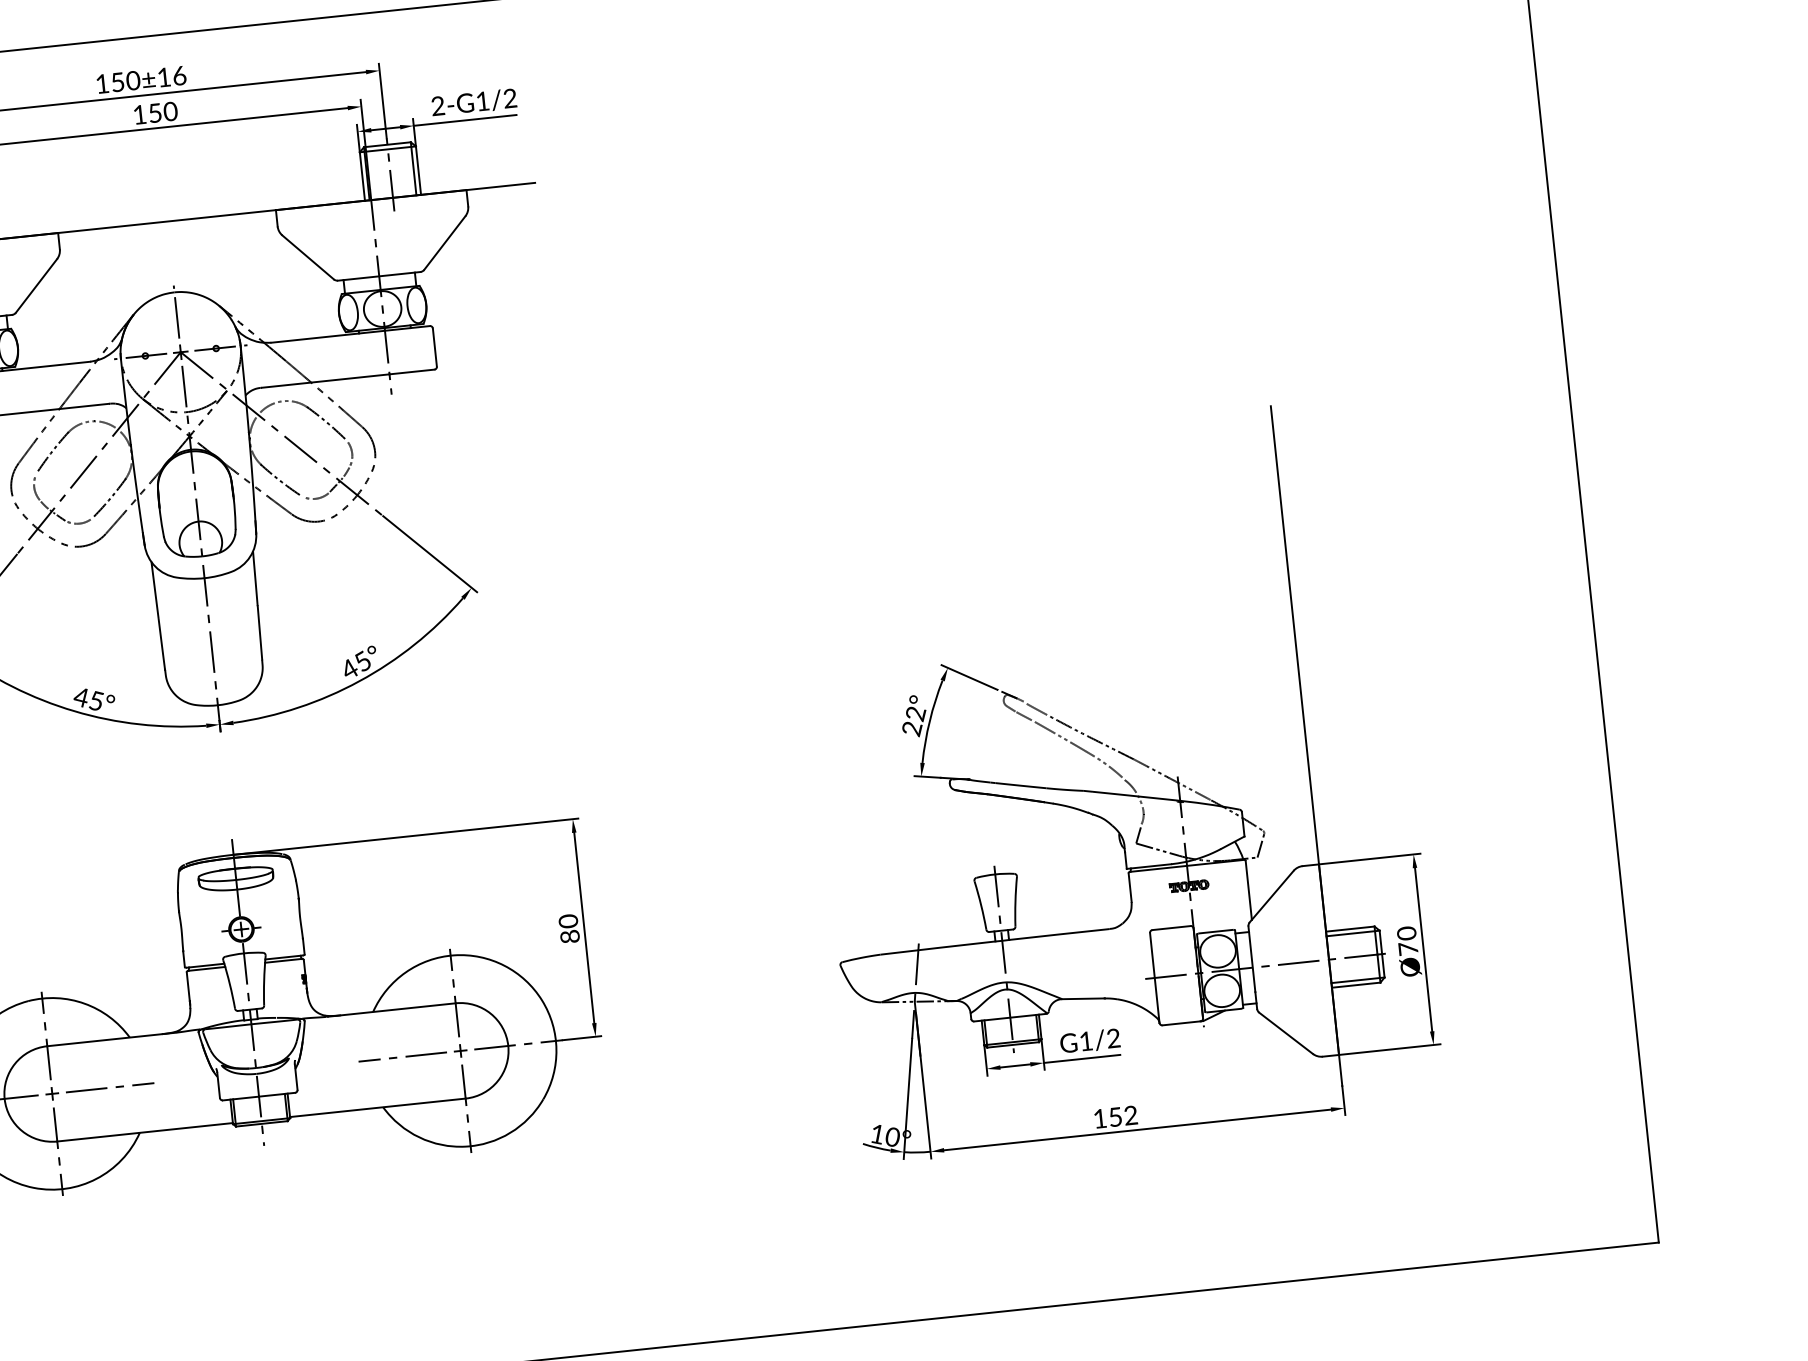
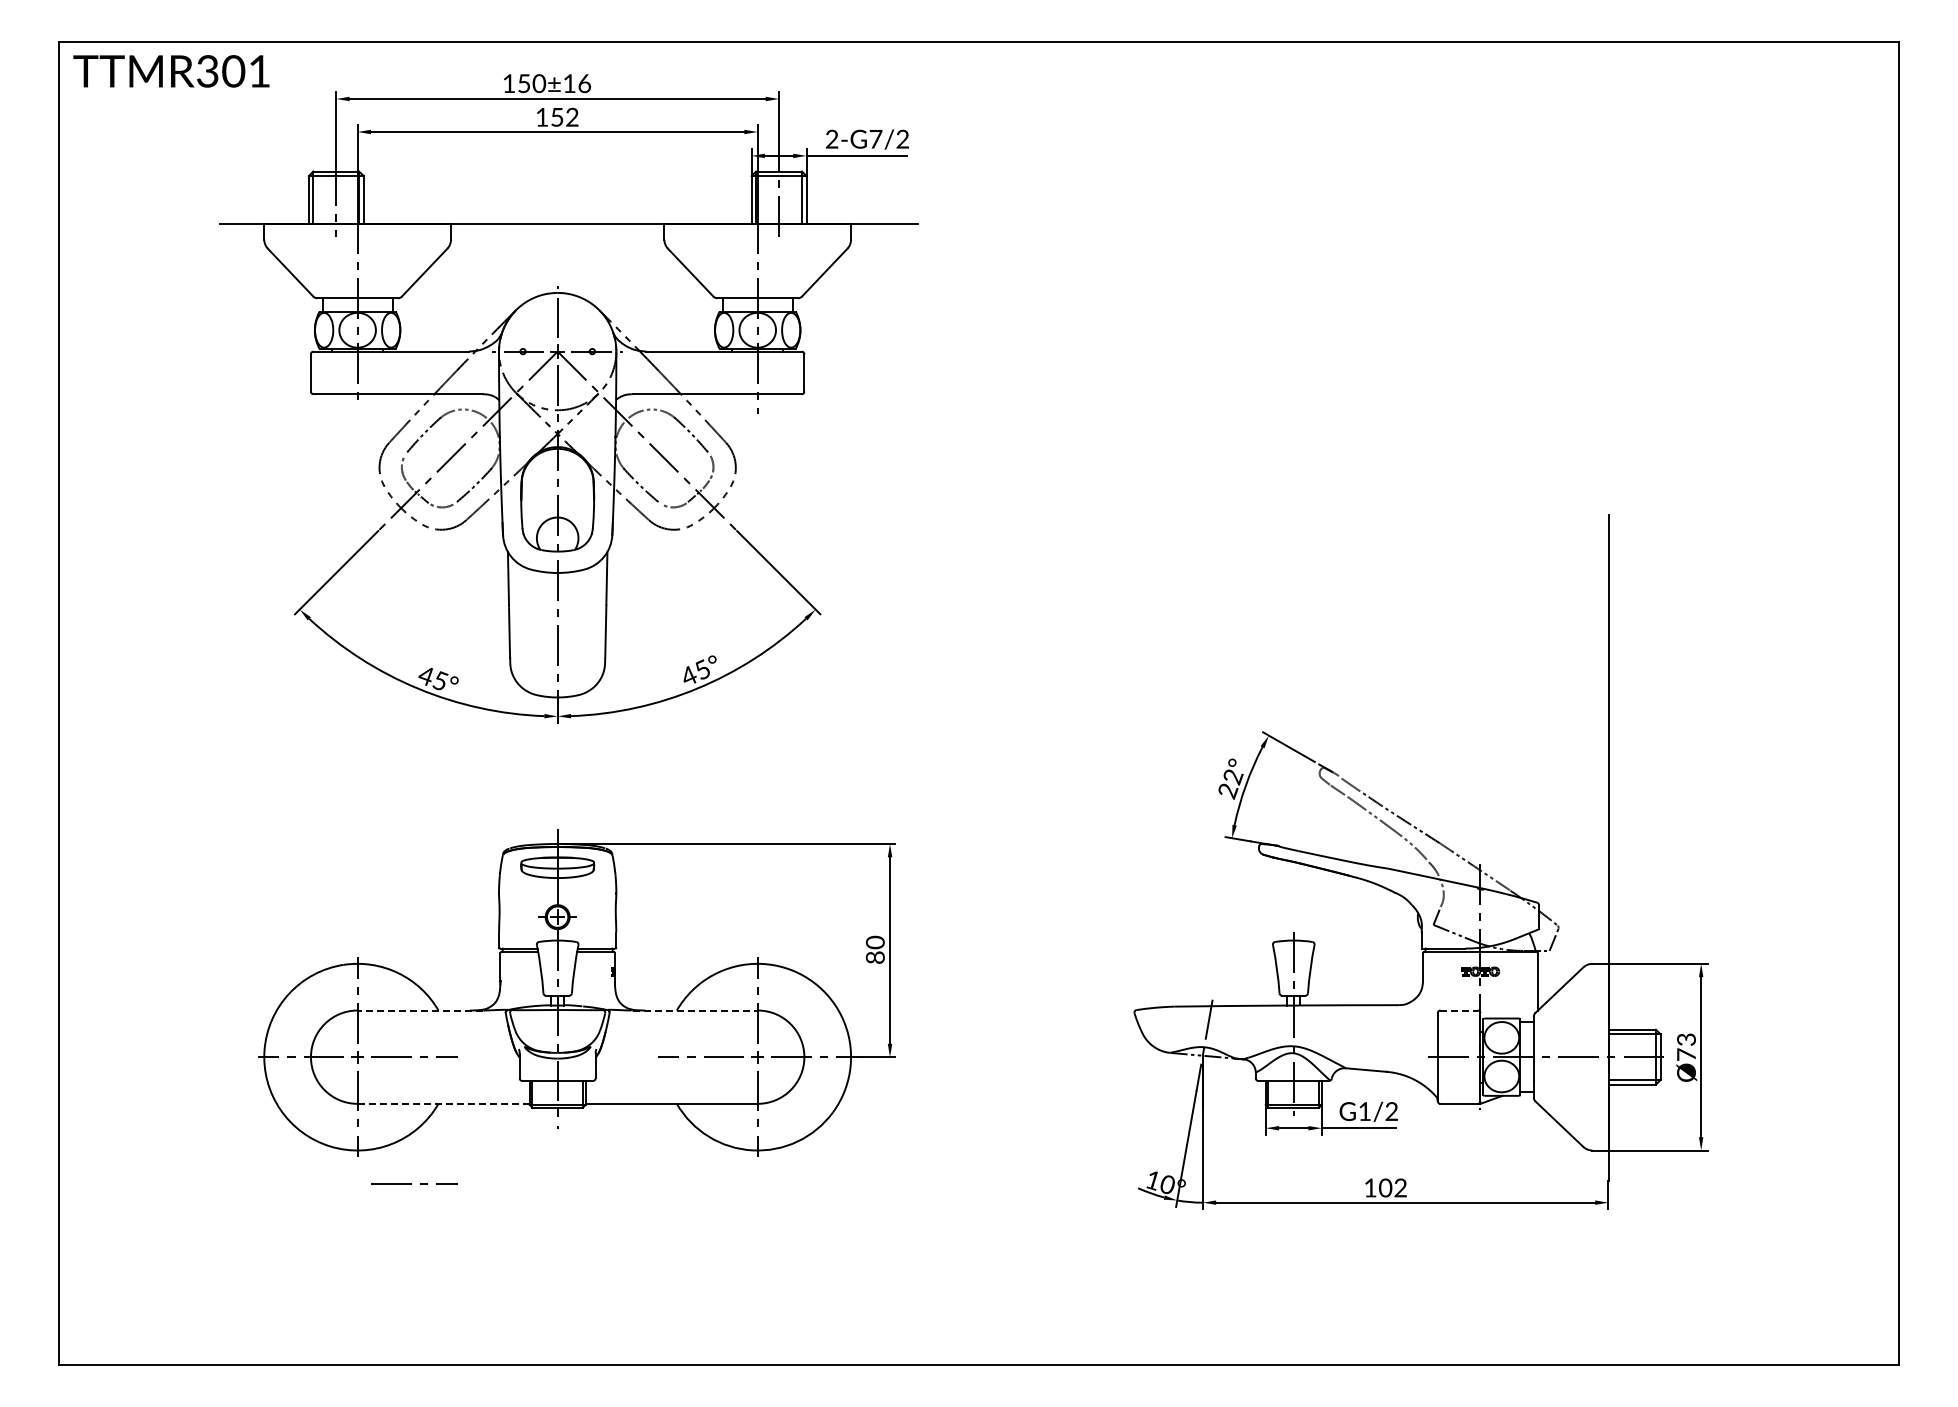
text: (482, 101) -> (875, 139), 2-G1/2 -> 2-G7/2
text: (170, 111) -> (572, 117), 150 -> 152
line: (1171, 928) -> (1459, 1010), solid -> dashed
text: (1406, 933) -> (1686, 1039), Ø70 -> Ø73
line: (392, 1009) -> (695, 1010), solid -> dashed
line: (111, 1039) -> (420, 1010), solid -> dashed
text: (1115, 1116) -> (1385, 1187), 152 -> 102
line: (144, 1131) -> (443, 1103), solid -> dashed
line: (120, 1217) -> (411, 1183), added

